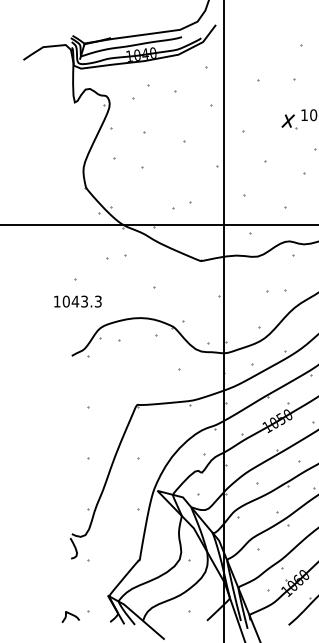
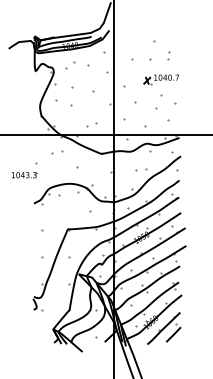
part: (78, 302) -> (24, 175), moved
part: (74, 615) -> (35, 339), removed

